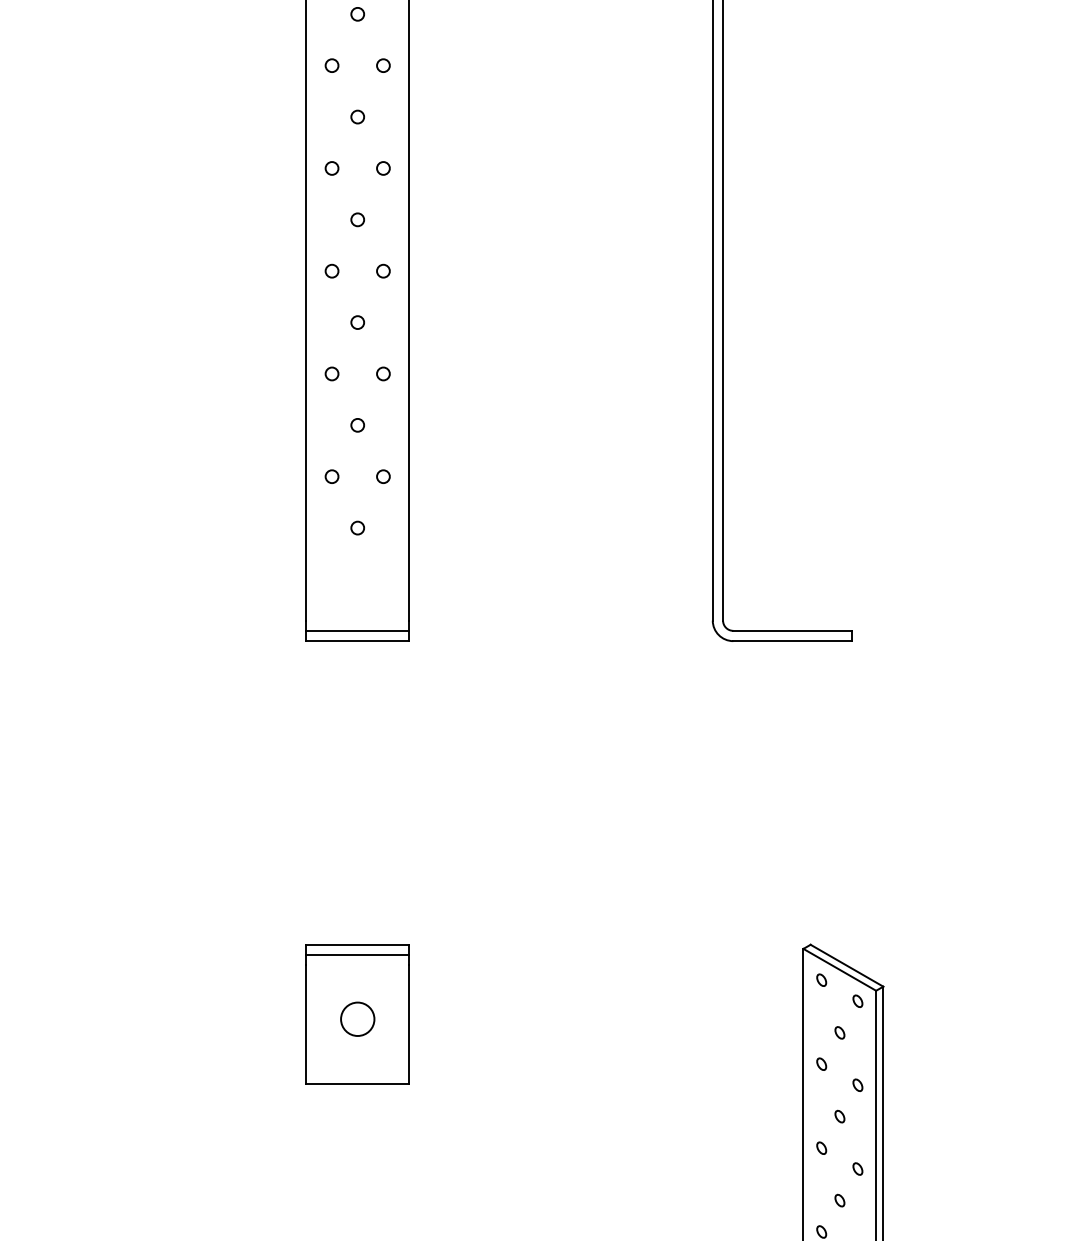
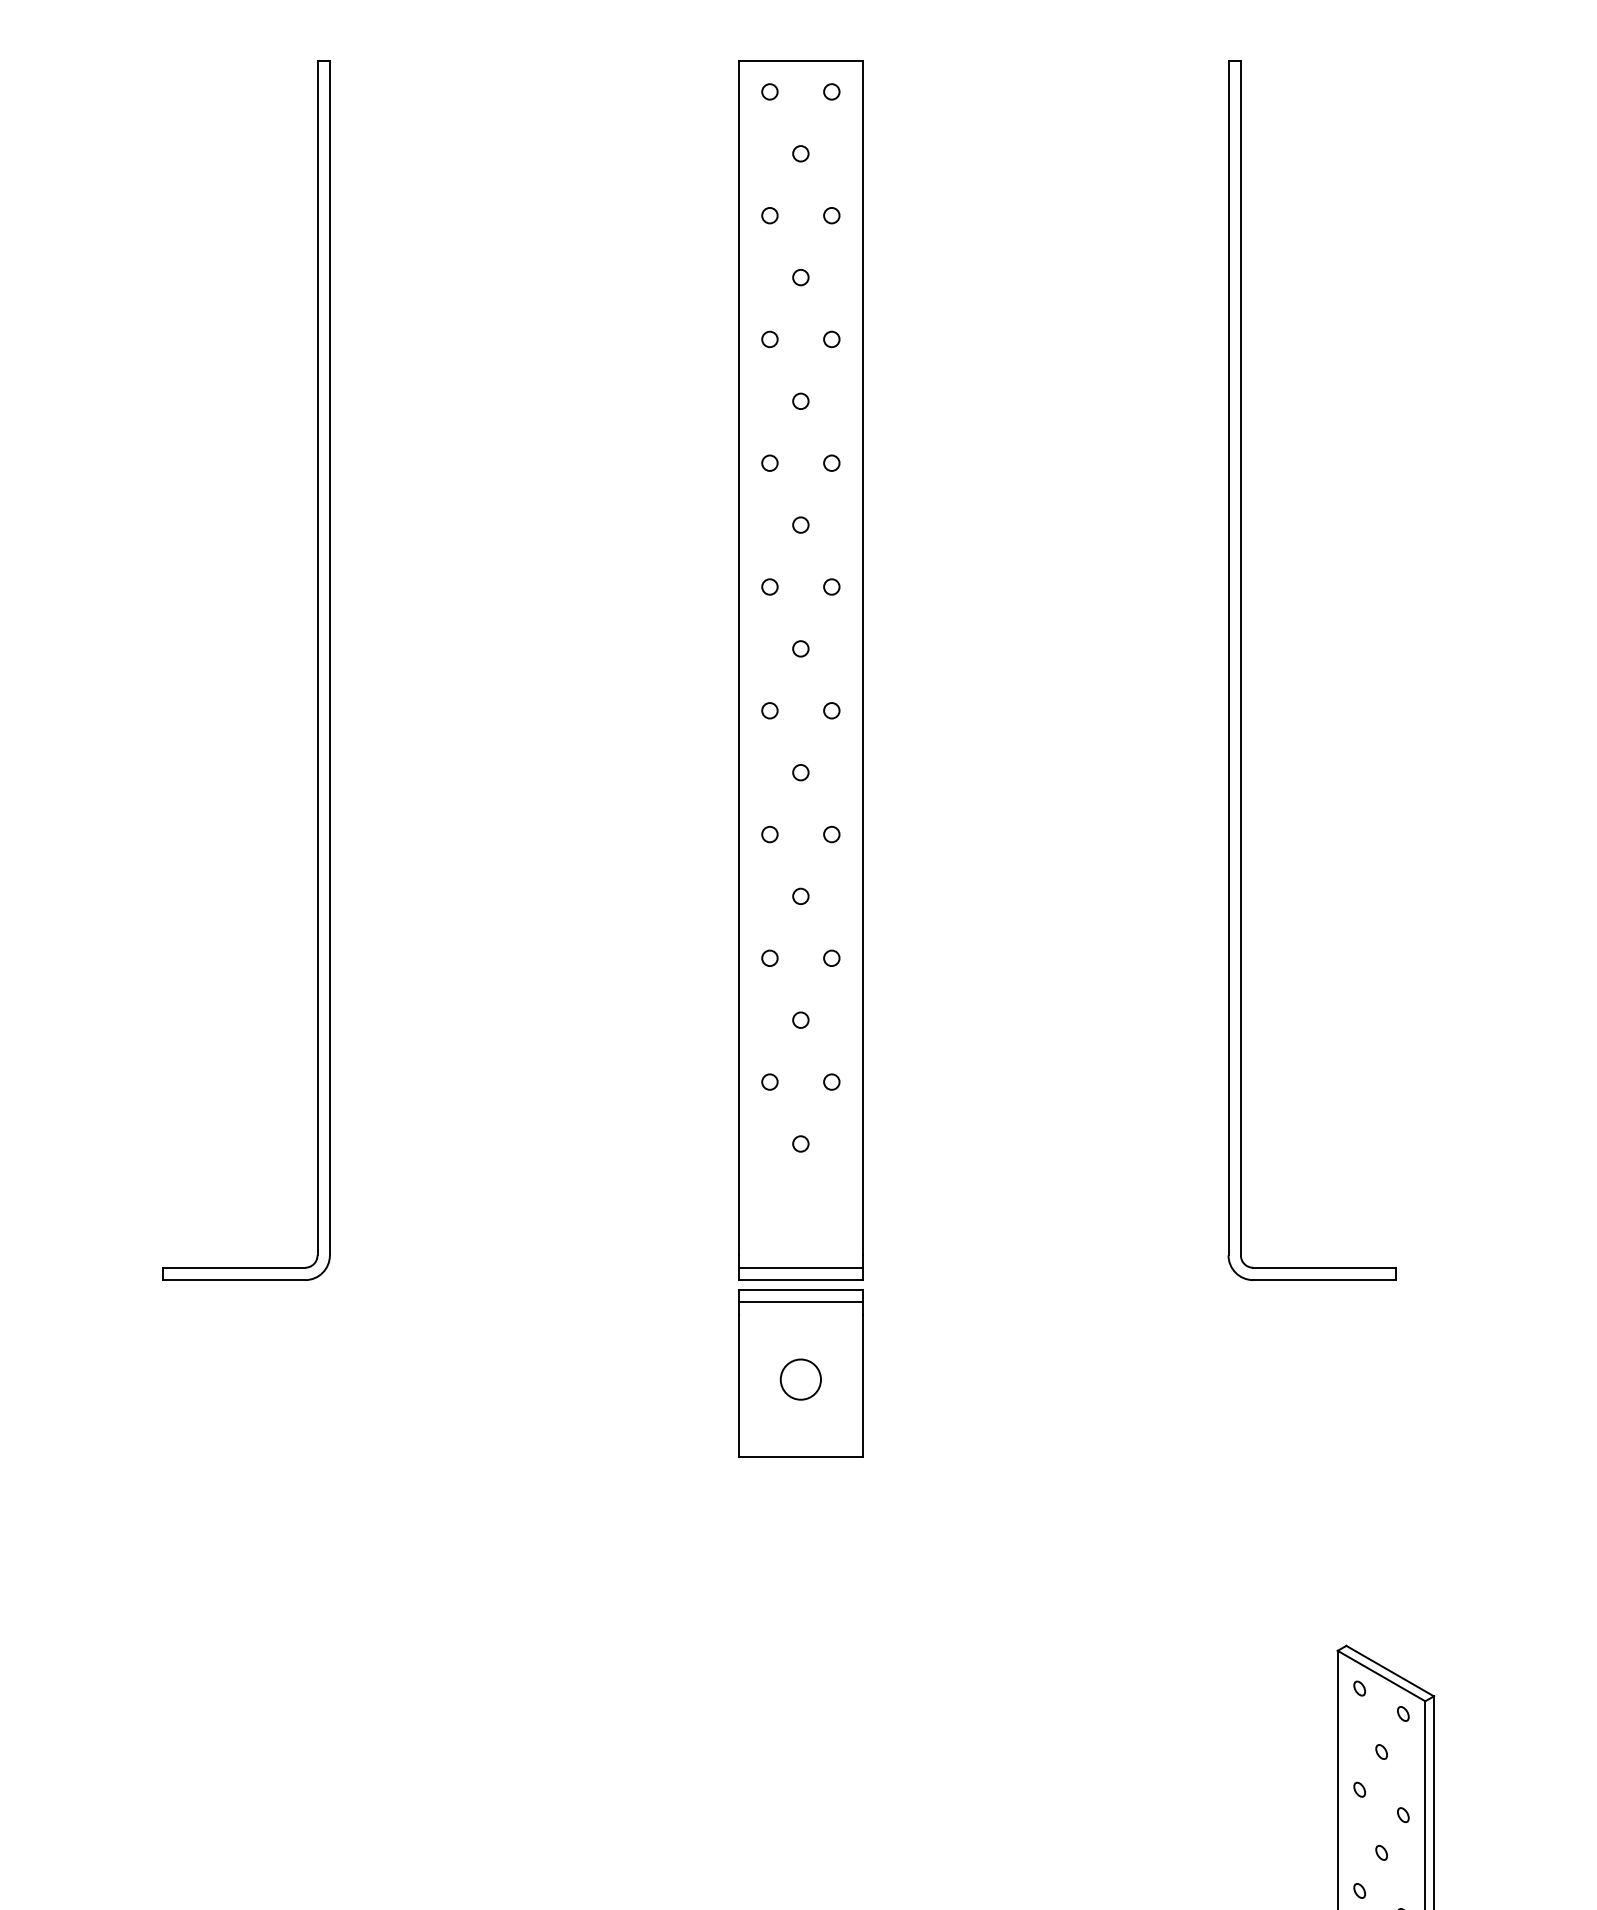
part: (357, 1014) -> (800, 1373), moved

